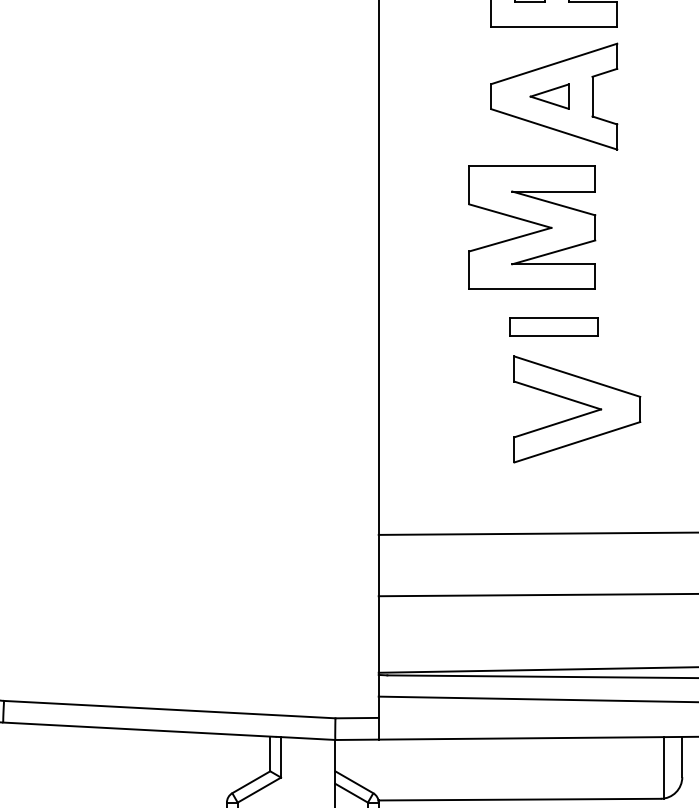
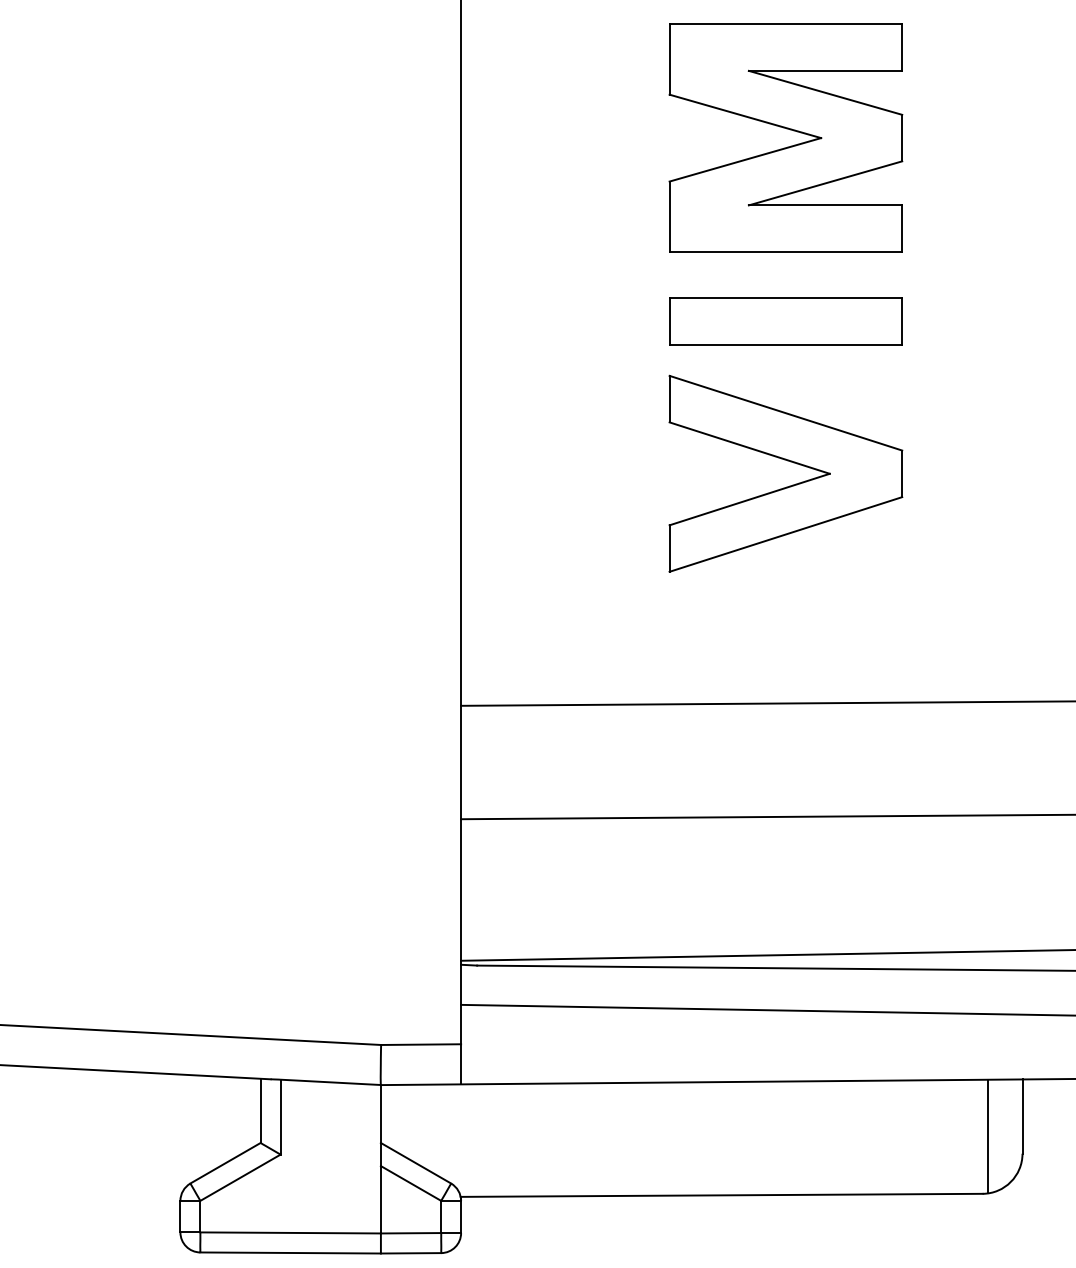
part: (532, 227) -> (786, 137), moved
part: (553, 327) -> (784, 322), size x1.43
part: (578, 403) -> (788, 462), moved

